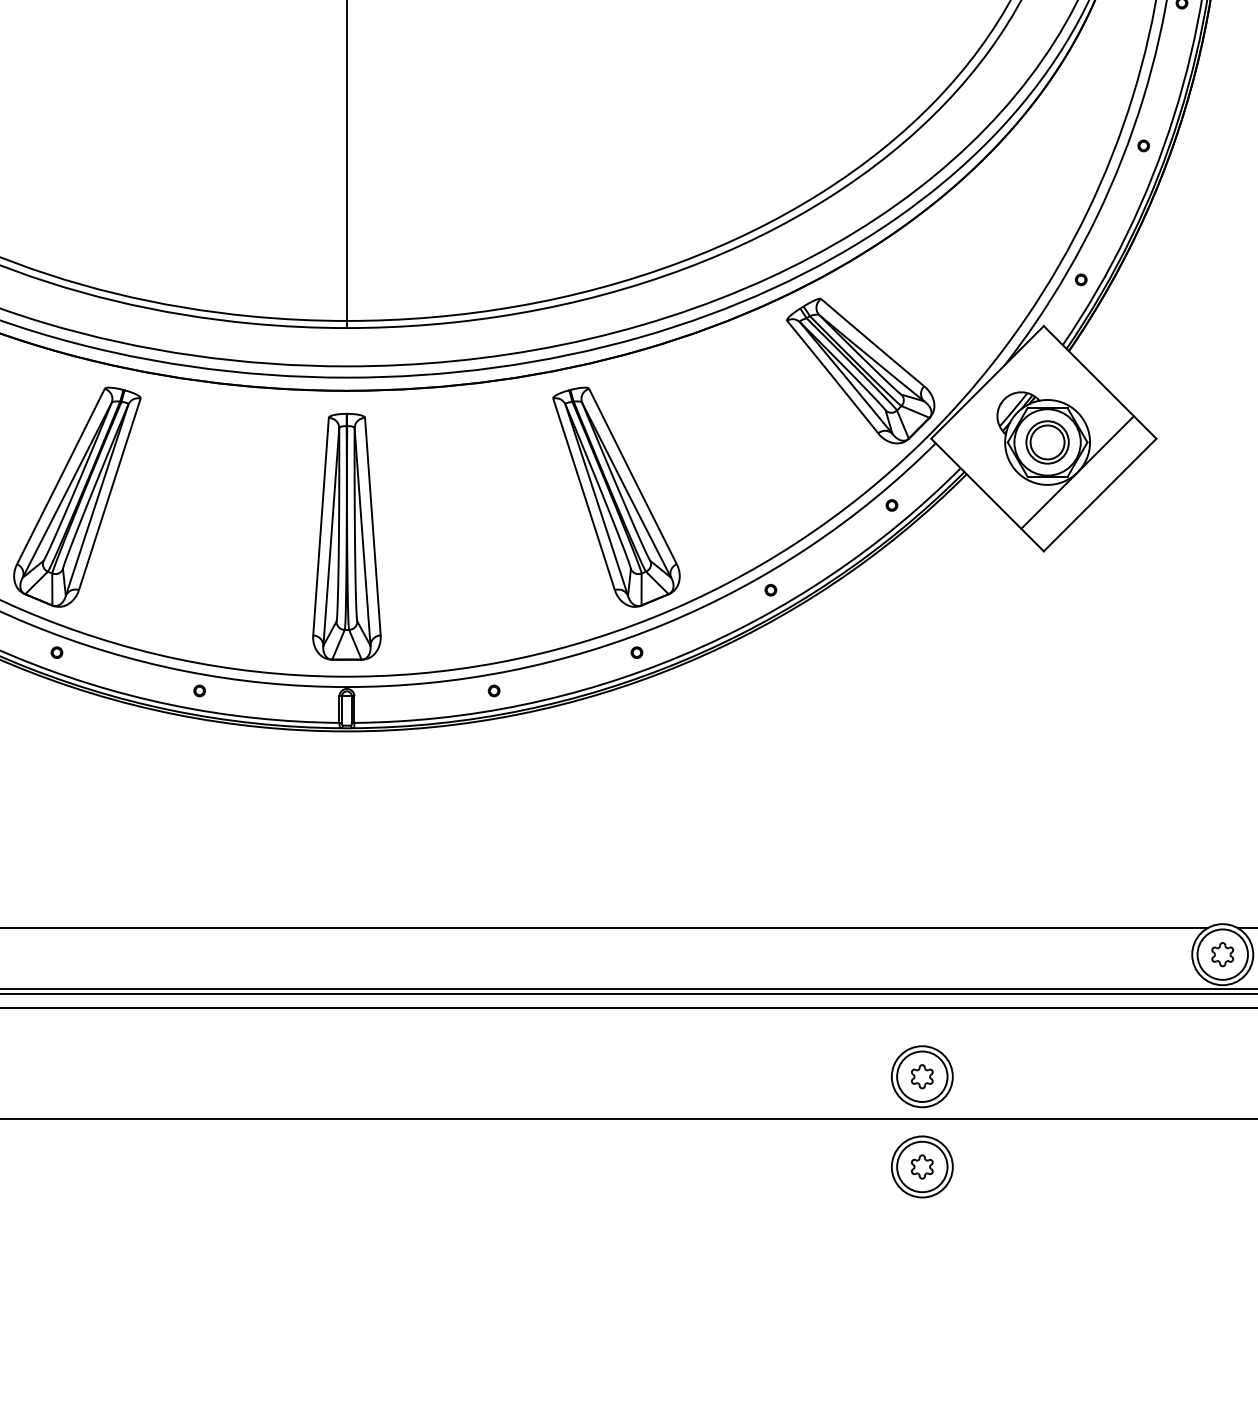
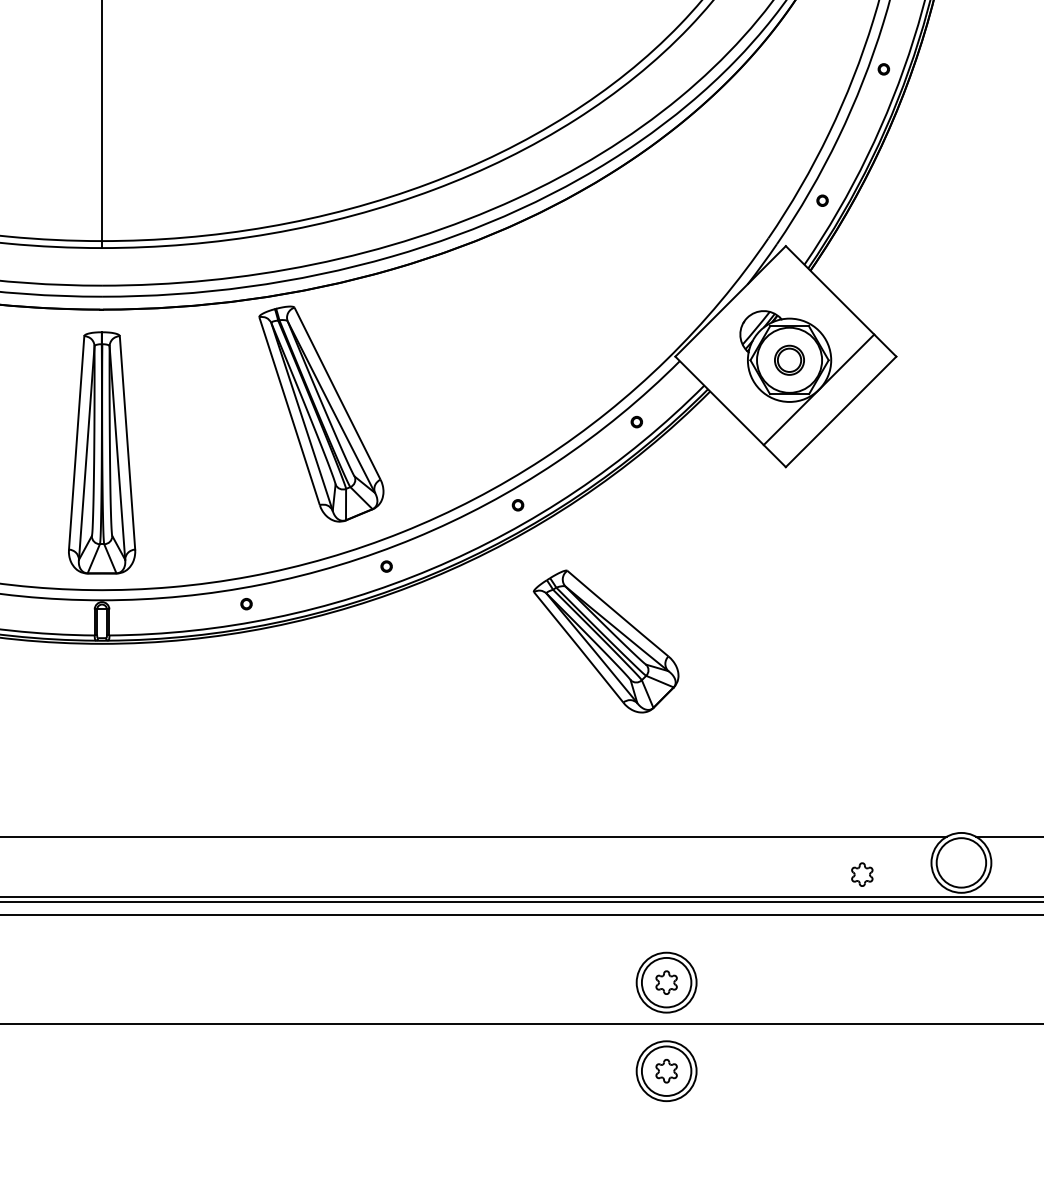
part: (860, 370) -> (605, 640), moved
part: (1047, 442) -> (789, 360), size x0.7
part: (616, 496) -> (321, 413), moved
part: (1222, 954) -> (862, 874), moved

